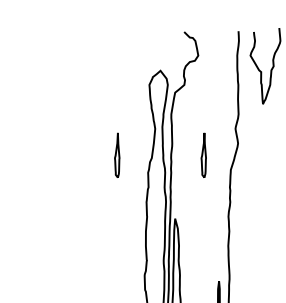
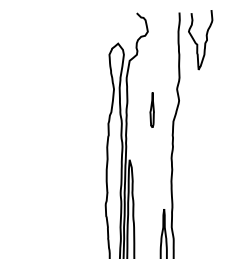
part: (116, 154) -> (83, 109), removed

